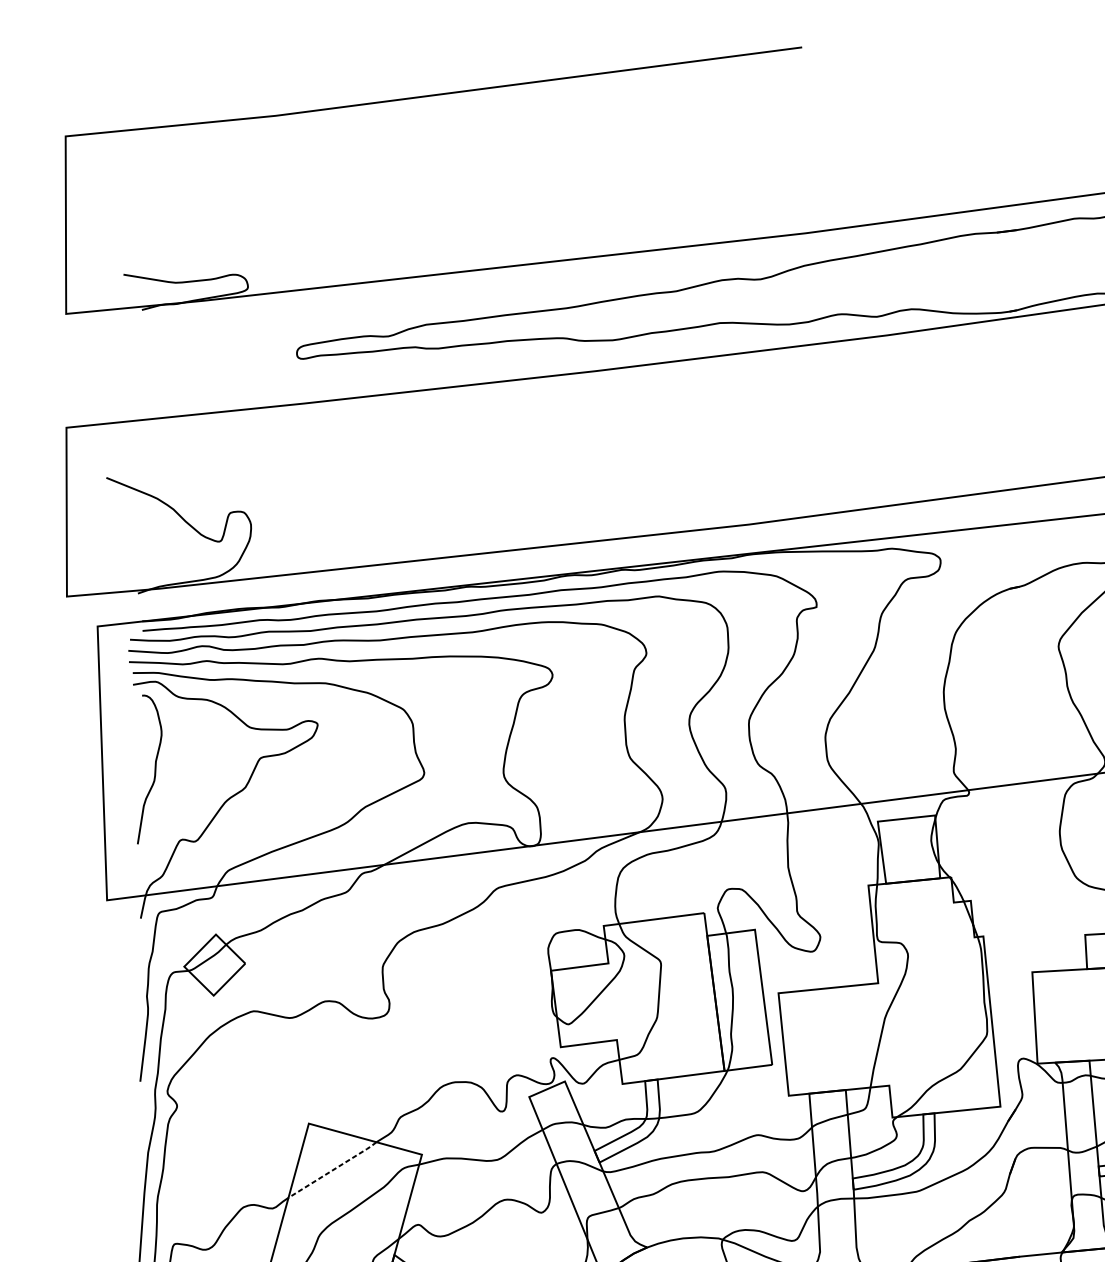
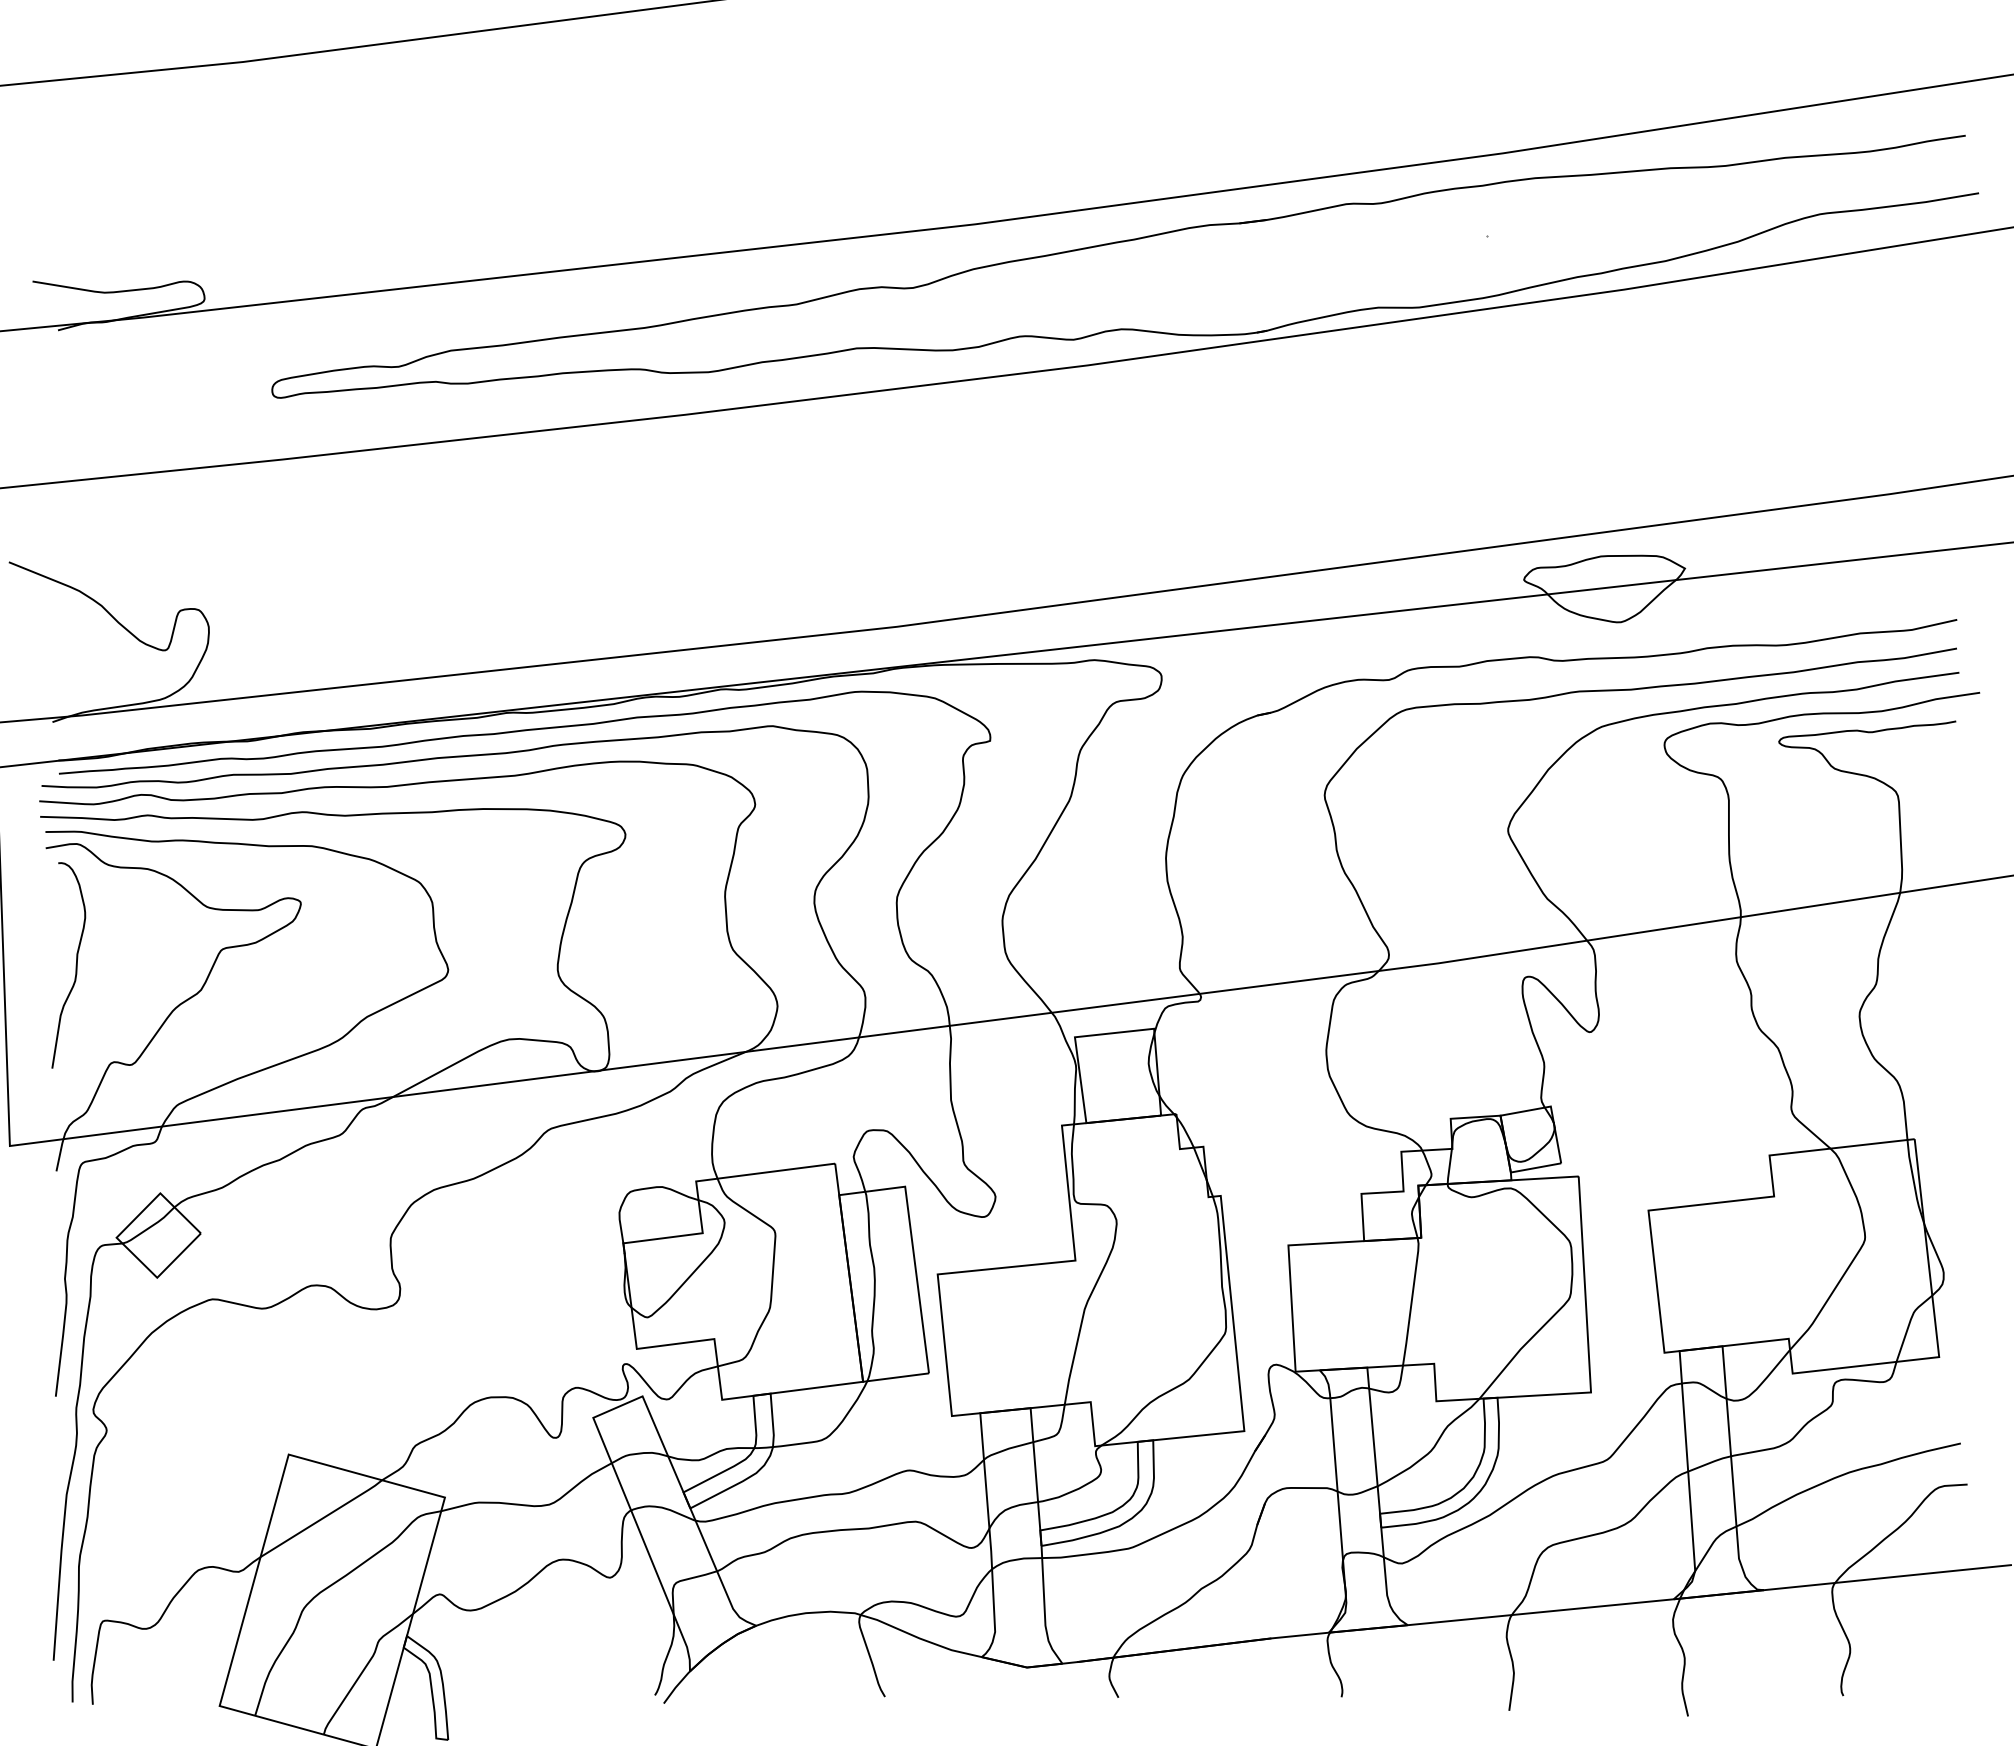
line: (333, 1169) -> (322, 1518), dashed -> solid

